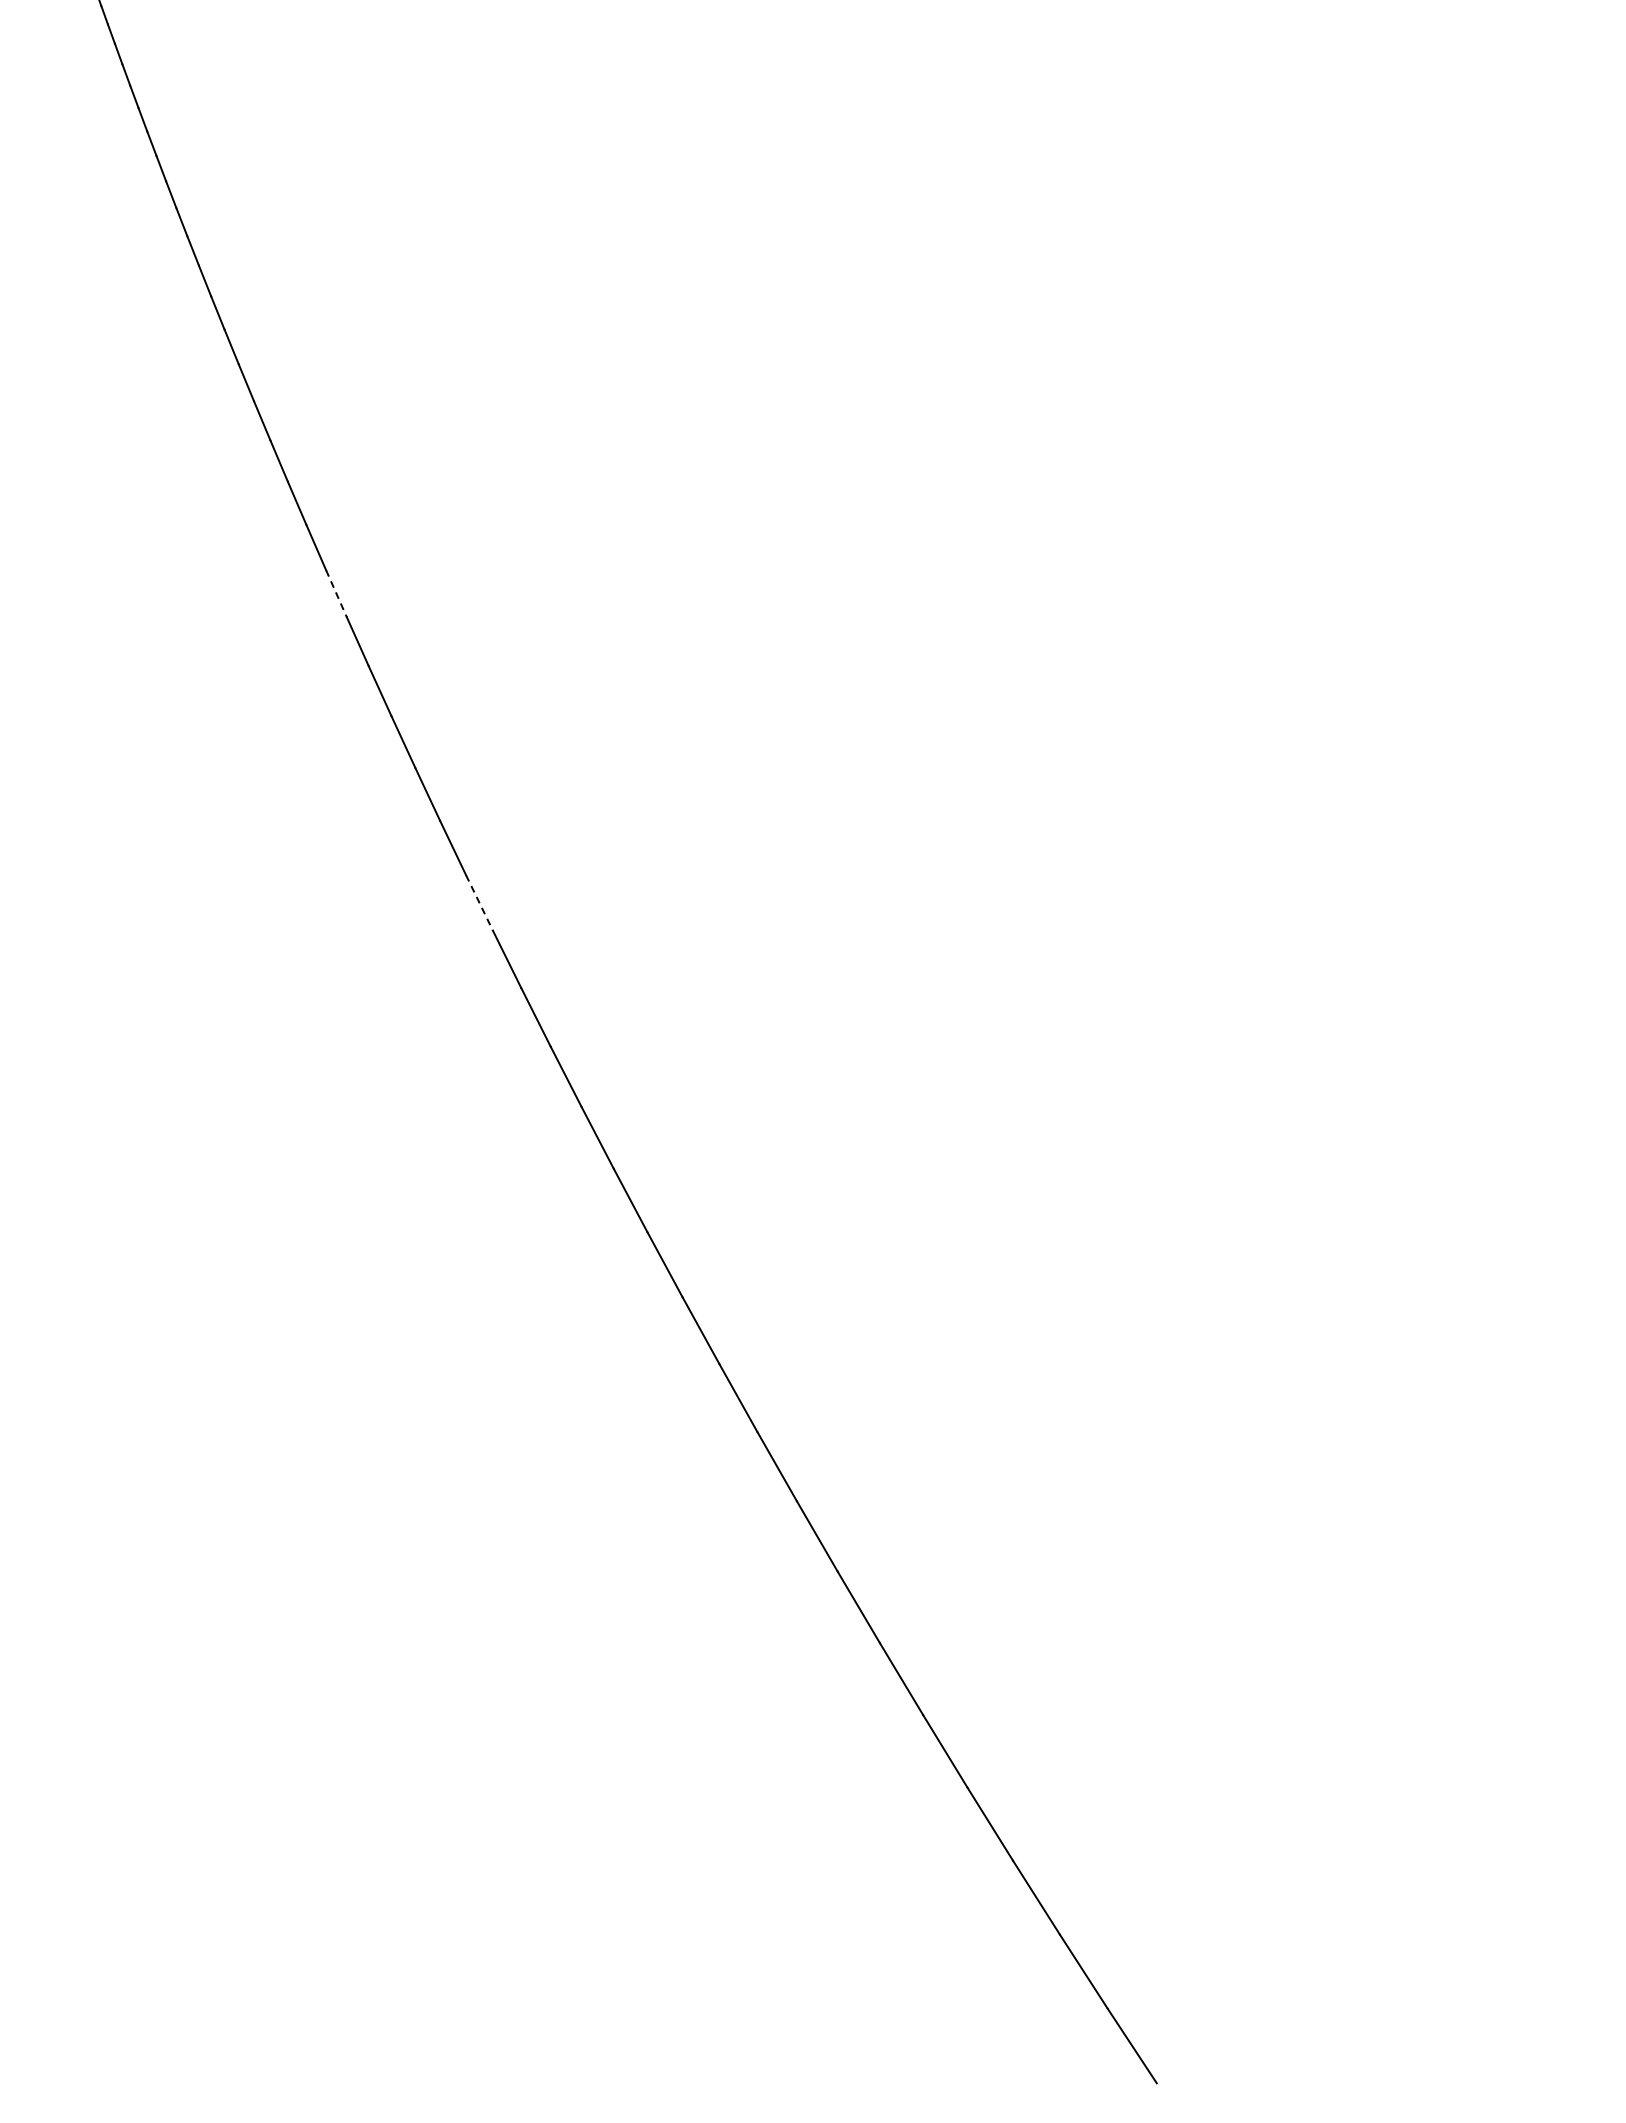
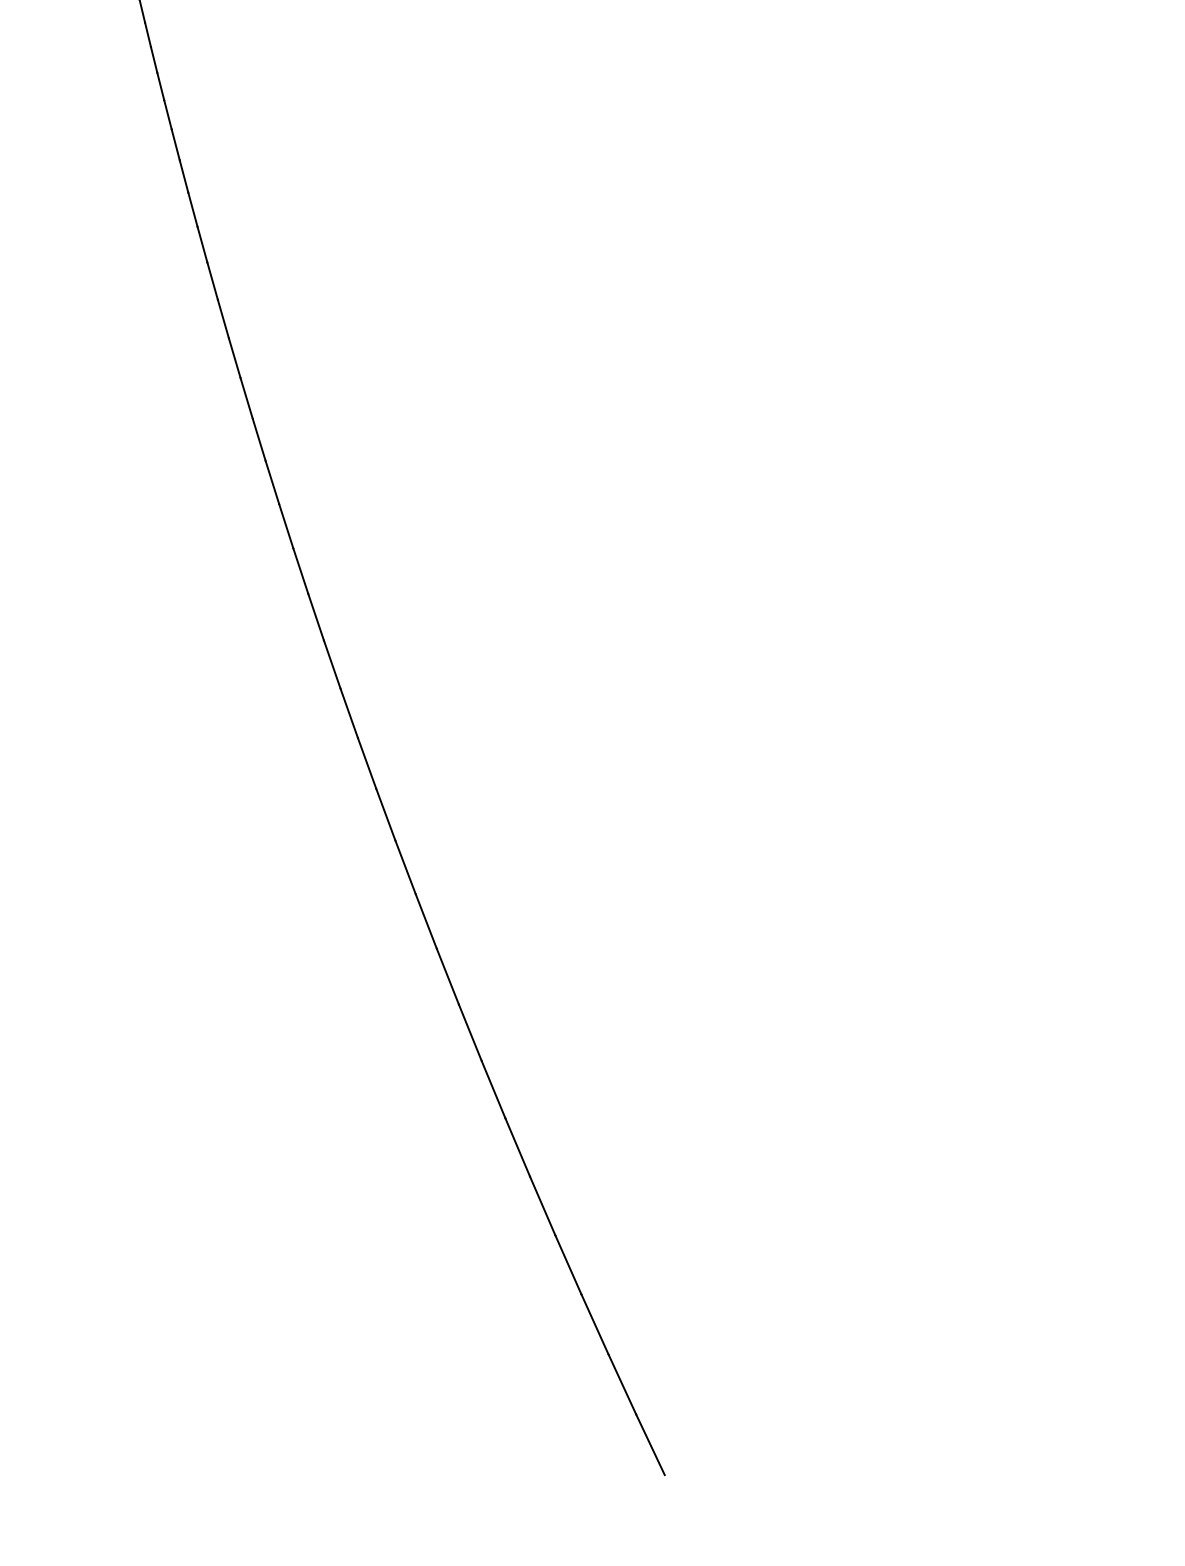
line: (336, 593) -> (212, 281), dashed -> solid
line: (479, 903) -> (286, 526), dashed -> solid

